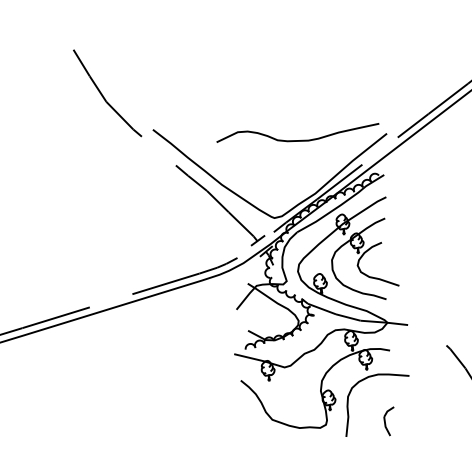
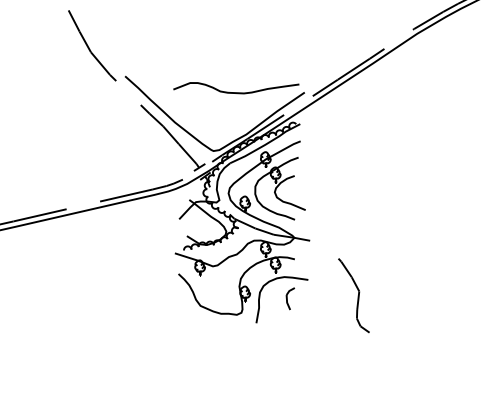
part: (388, 421) -> (289, 298), moved

